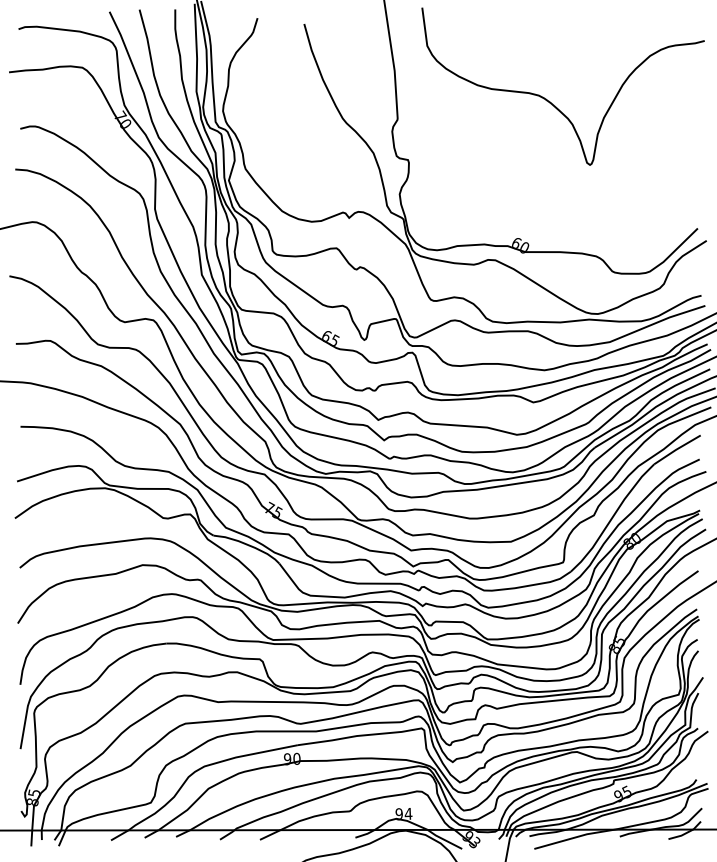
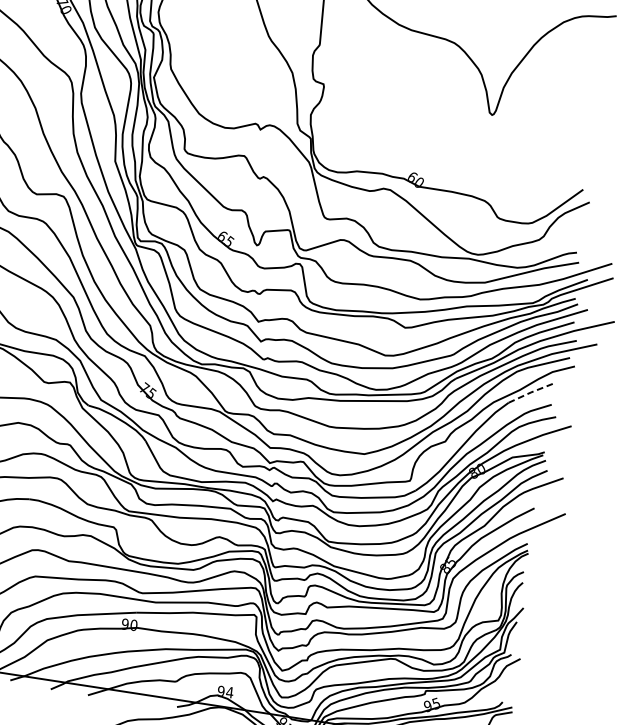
line: (676, 449) -> (531, 392), solid -> dashed

